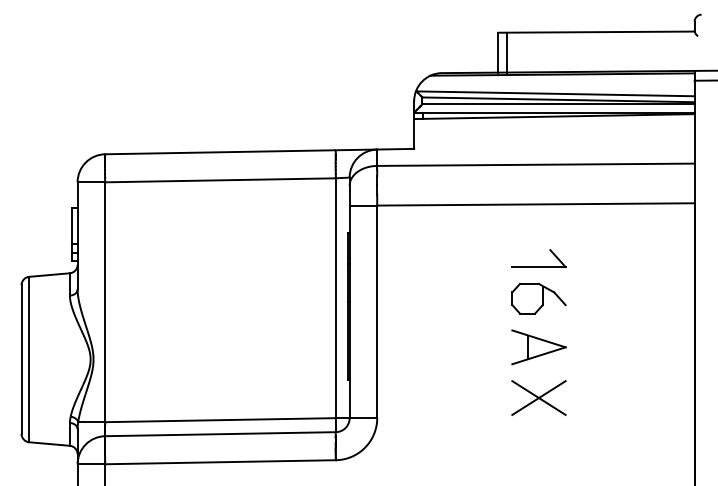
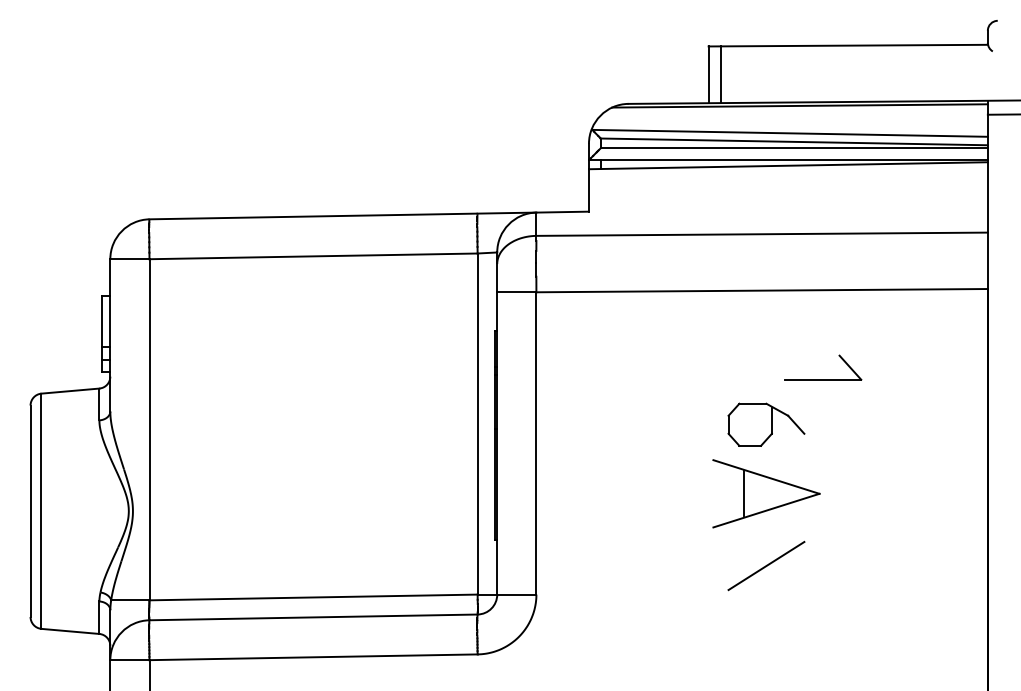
part: (538, 266) -> (822, 378), moved
part: (538, 347) -> (765, 494), size x1.4
line: (538, 397) -> (765, 565), removed

